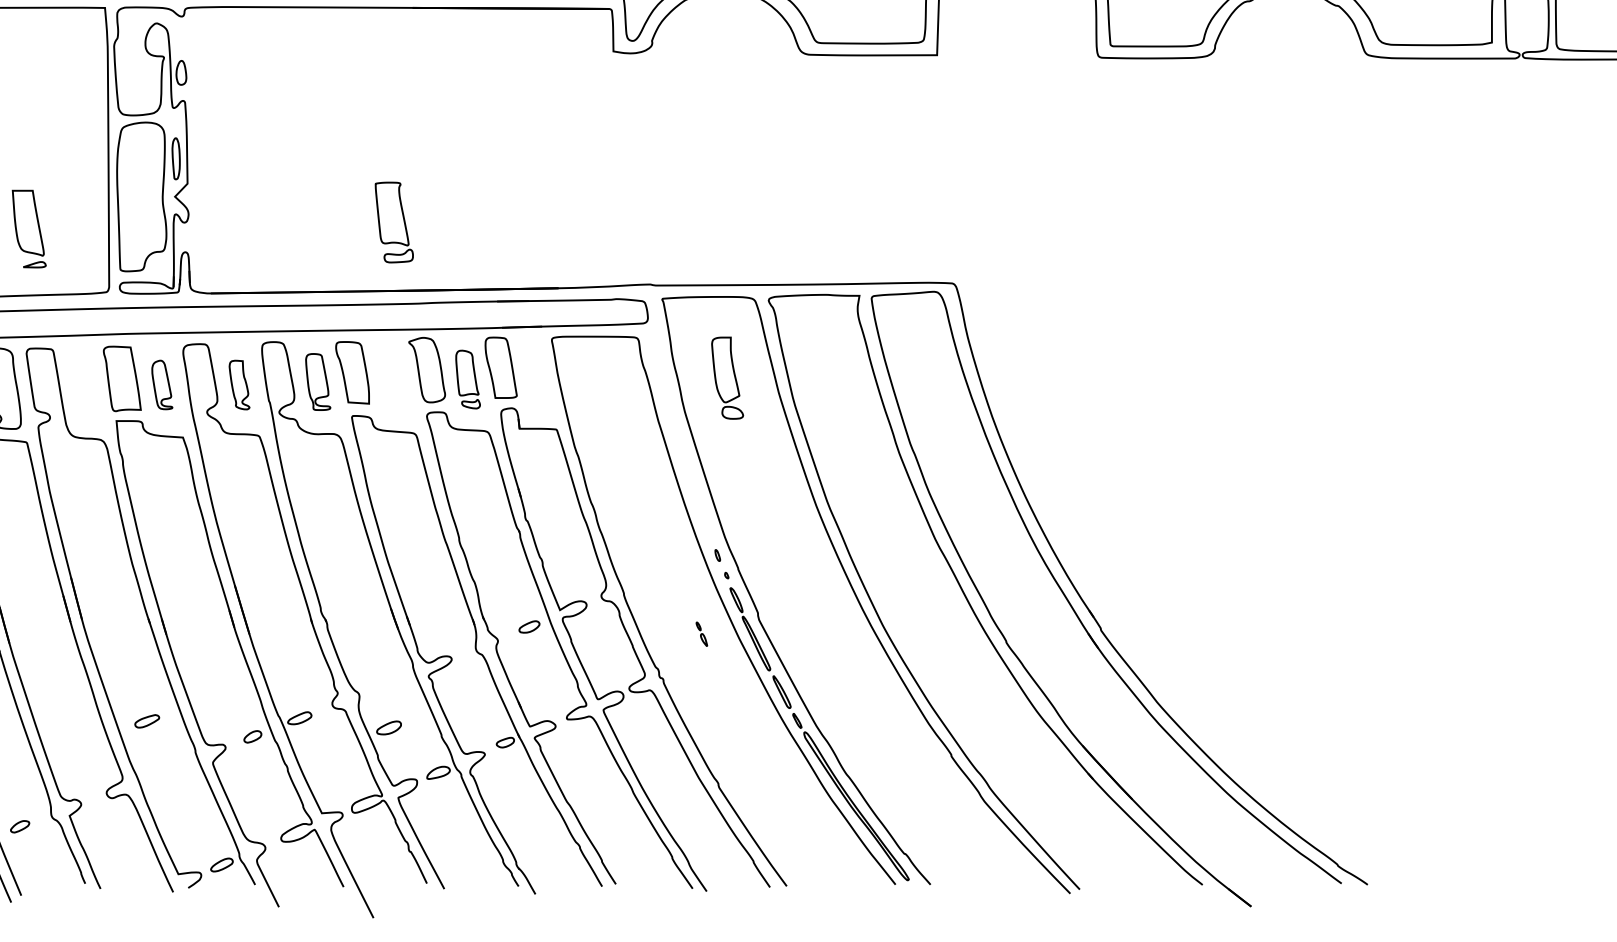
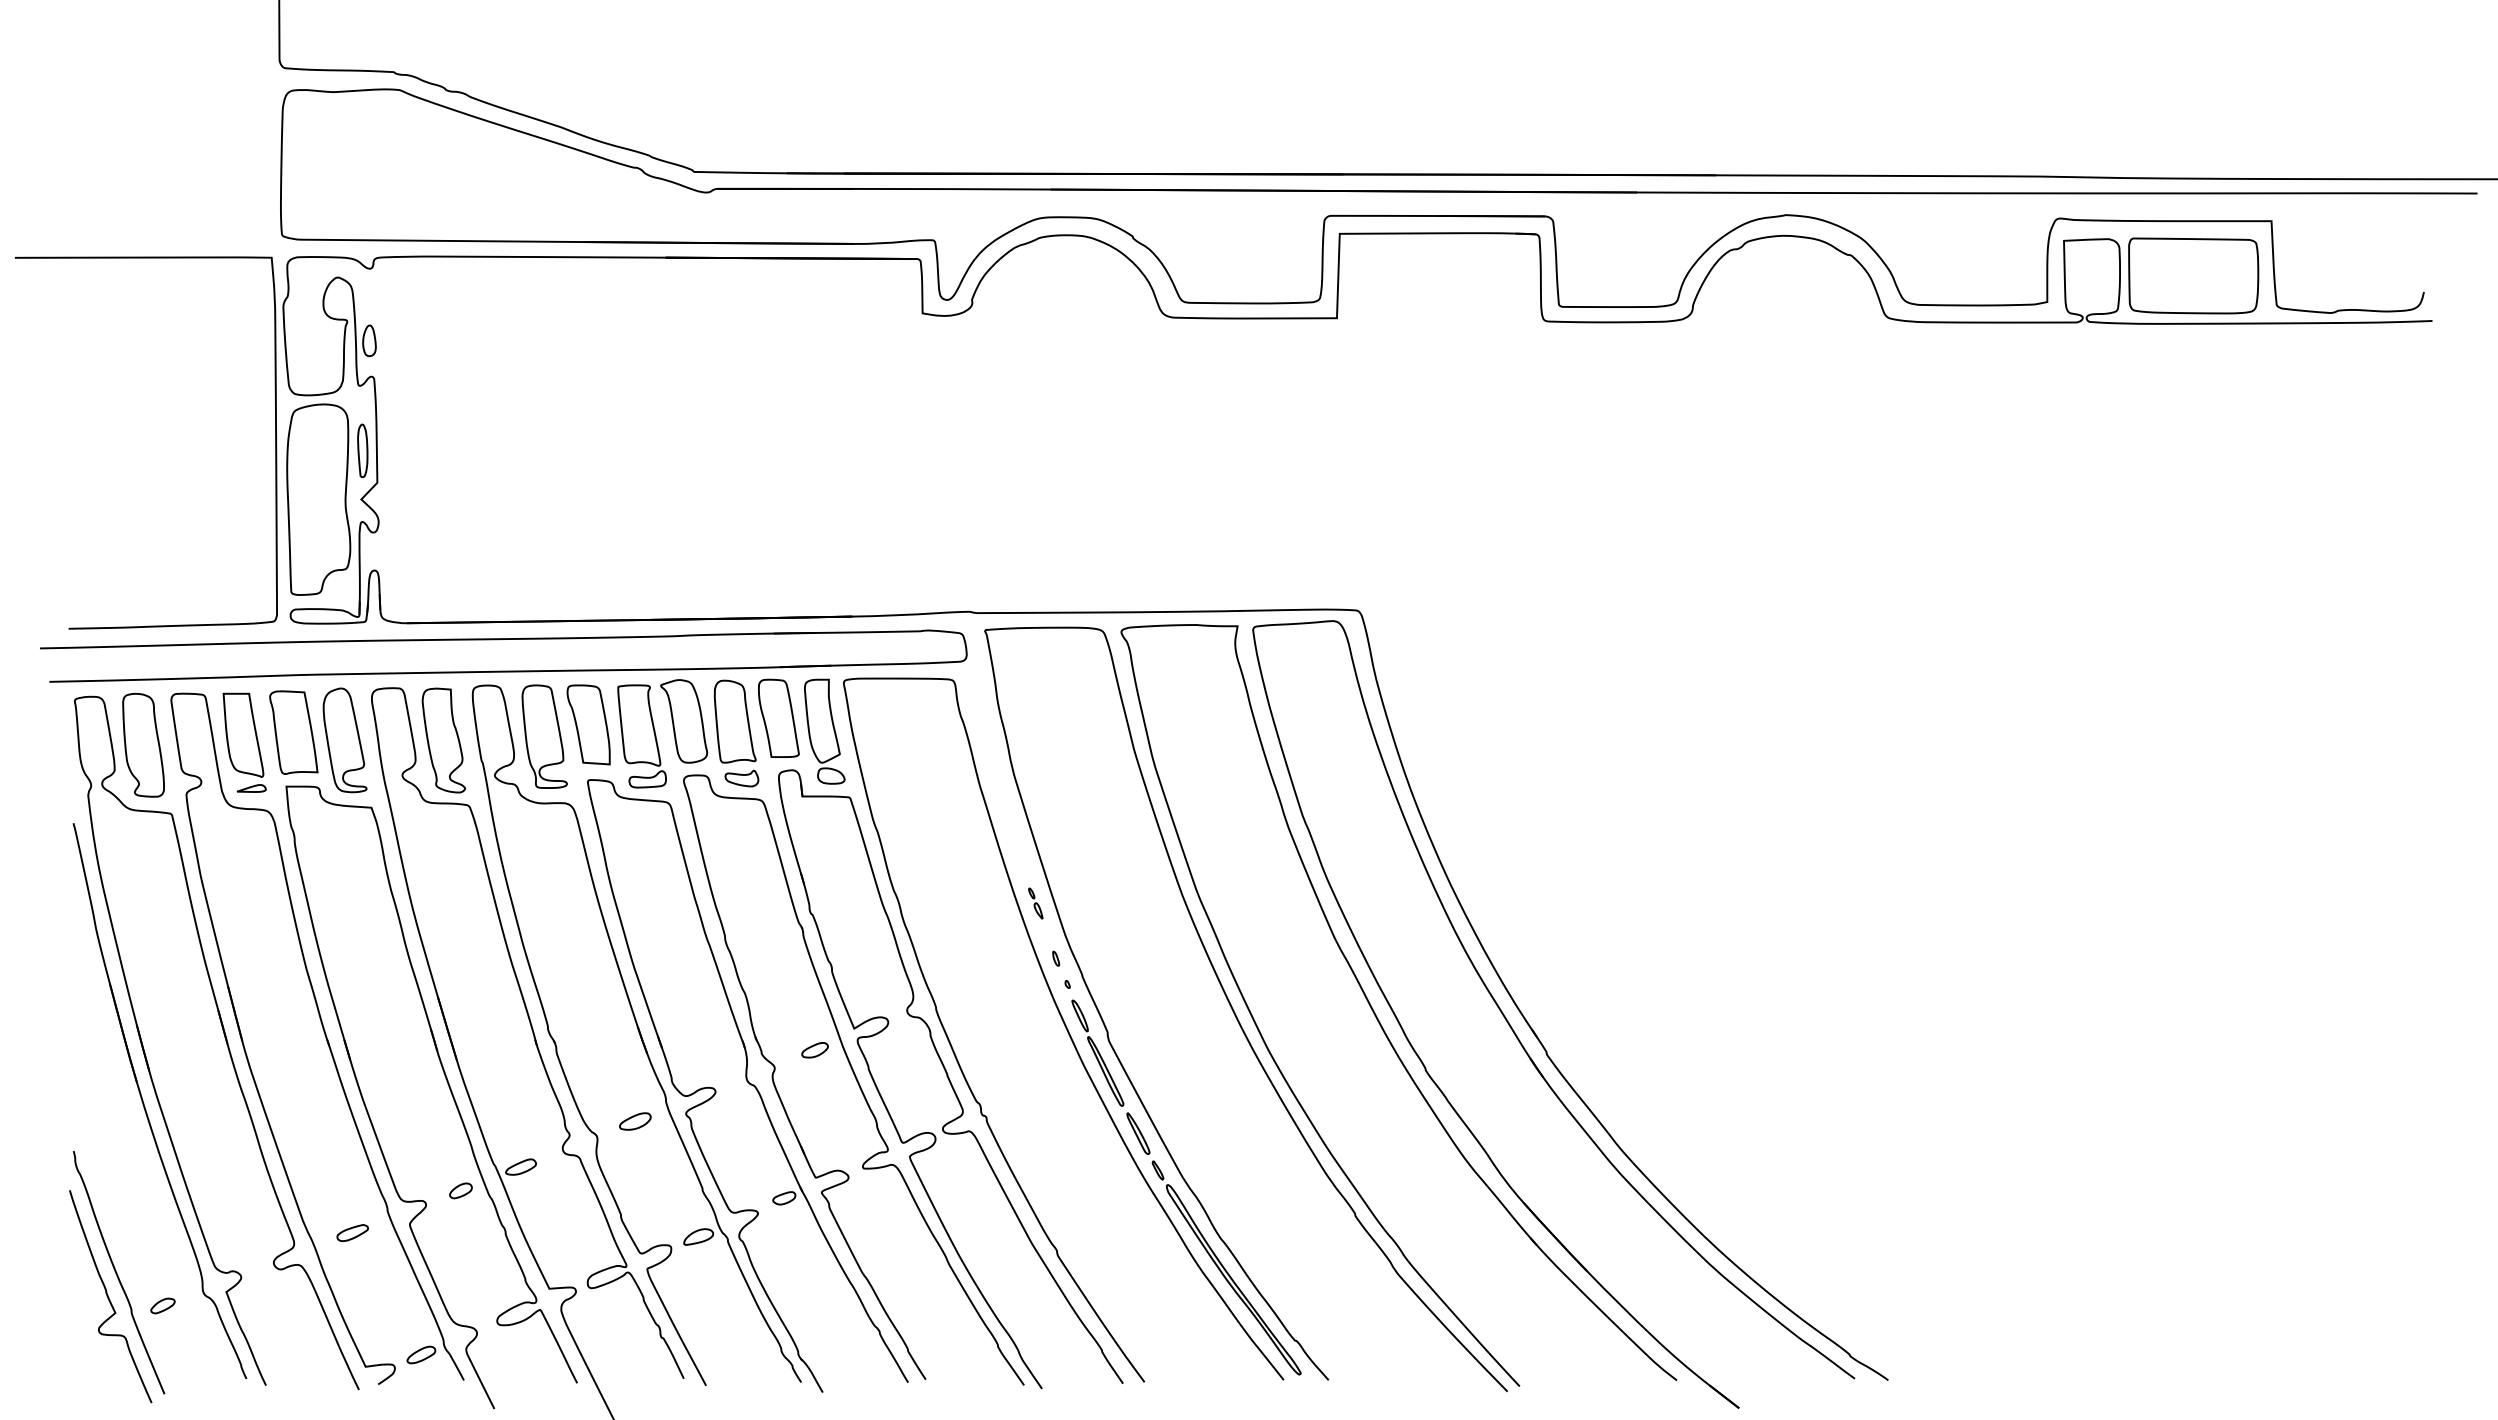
part: (393, 222) -> (641, 736), moved
part: (29, 228) -> (244, 742), moved
part: (727, 378) -> (824, 731), moved
part: (468, 379) -> (736, 733), size x1.43
part: (318, 381) -> (544, 736), size x1.43
part: (161, 385) -> (344, 740), size x1.67
part: (239, 385) -> (443, 740), size x1.67
part: (701, 634) -> (1035, 903), moved
part: (147, 720) -> (352, 1232), moved
part: (389, 727) -> (635, 1121), moved

